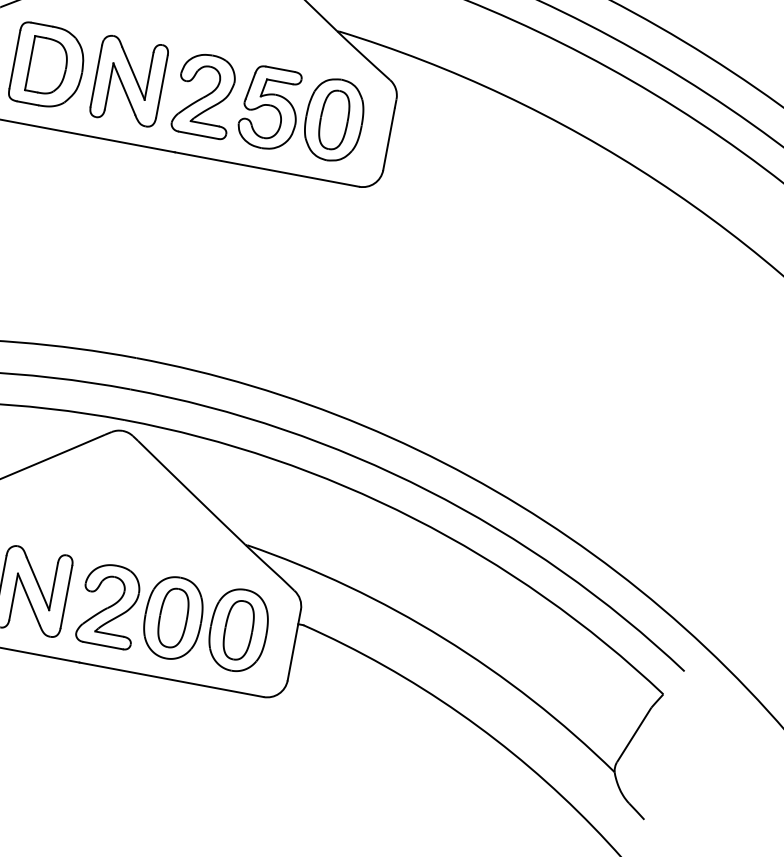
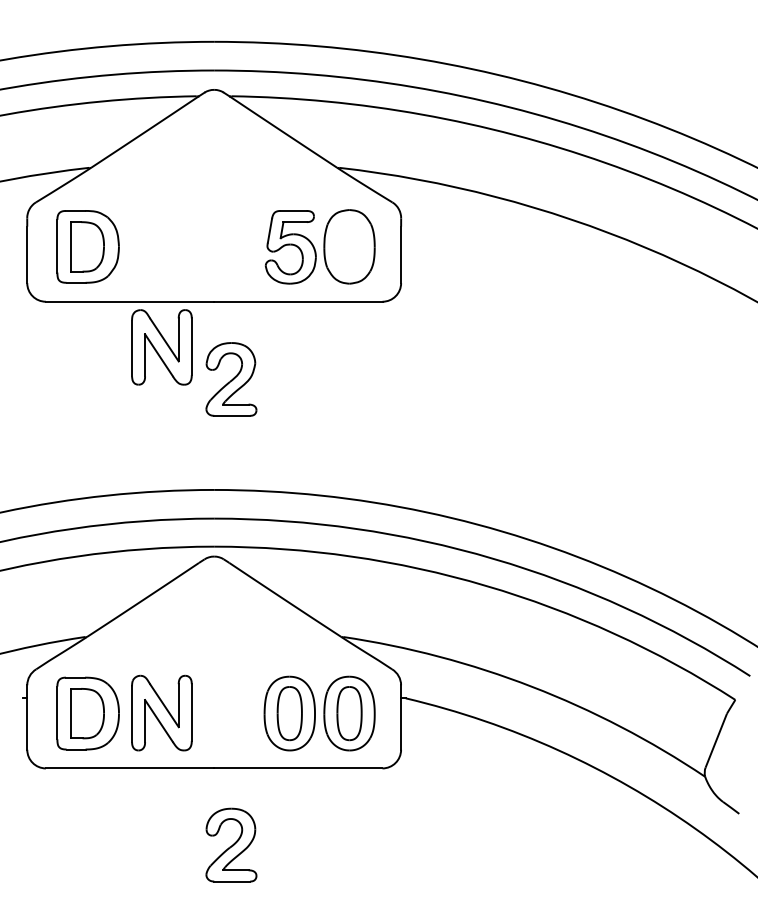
part: (128, 81) -> (161, 347), moved
part: (205, 95) -> (231, 379), moved
part: (334, 119) -> (349, 246), removed
part: (109, 604) -> (231, 844), moved

